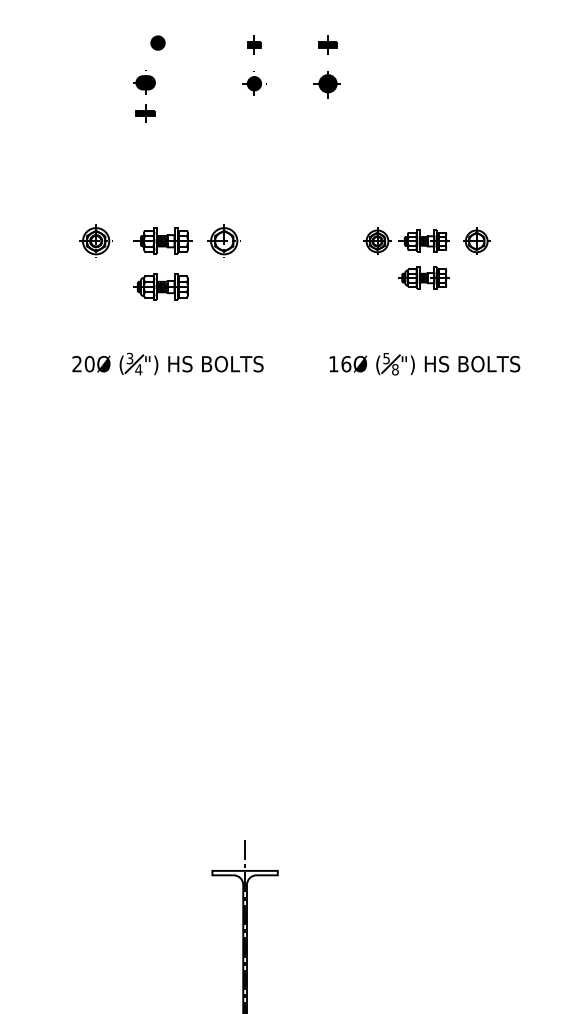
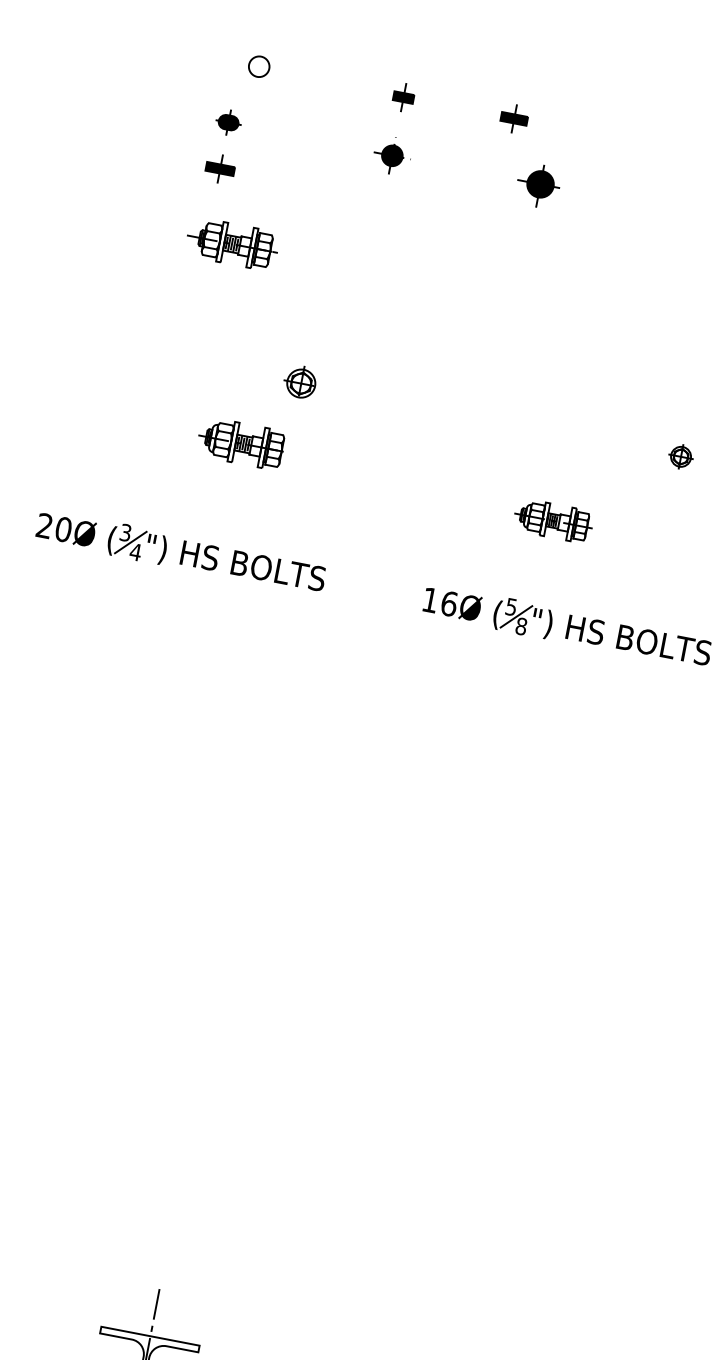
fill: (157, 42) -> (258, 65), removed
part: (144, 82) -> (227, 122), size x0.7
part: (326, 84) -> (538, 184), moved
part: (95, 240) -> (108, 345), removed
part: (162, 240) -> (232, 243), moved
part: (223, 240) -> (300, 382), size x0.7
part: (406, 240) -> (575, 435), removed
part: (476, 240) -> (680, 455), size x0.6
part: (423, 277) -> (553, 519), moved
part: (160, 286) -> (240, 442), moved

